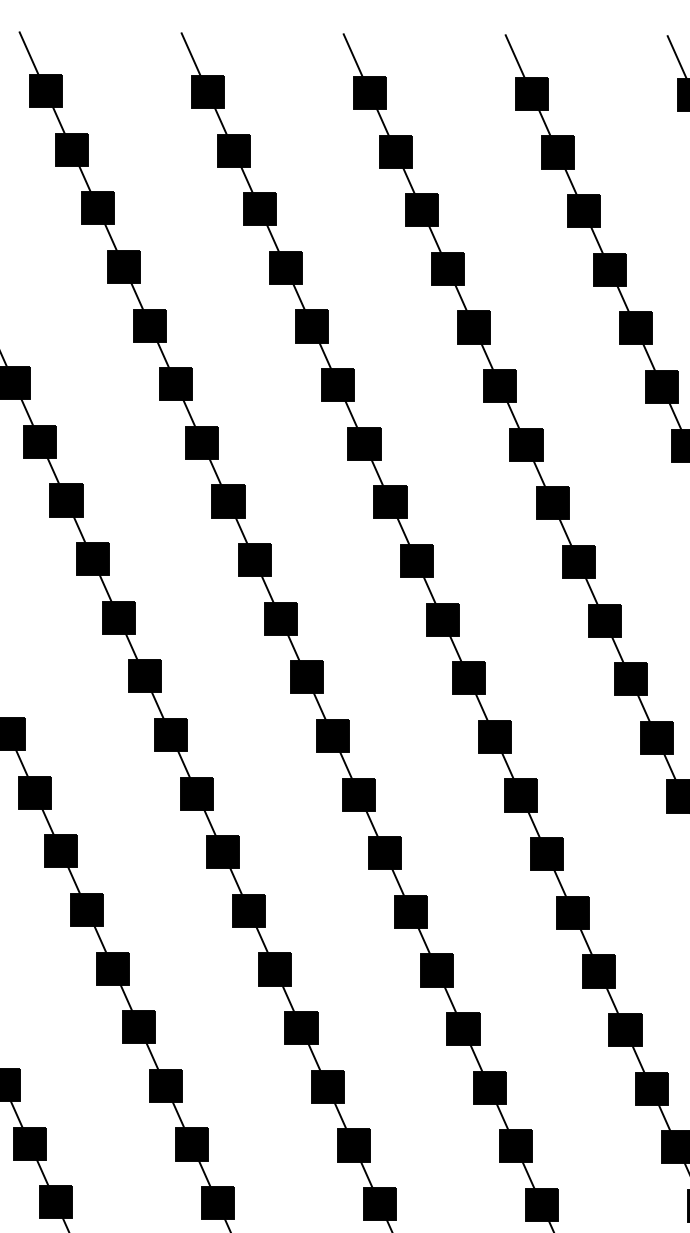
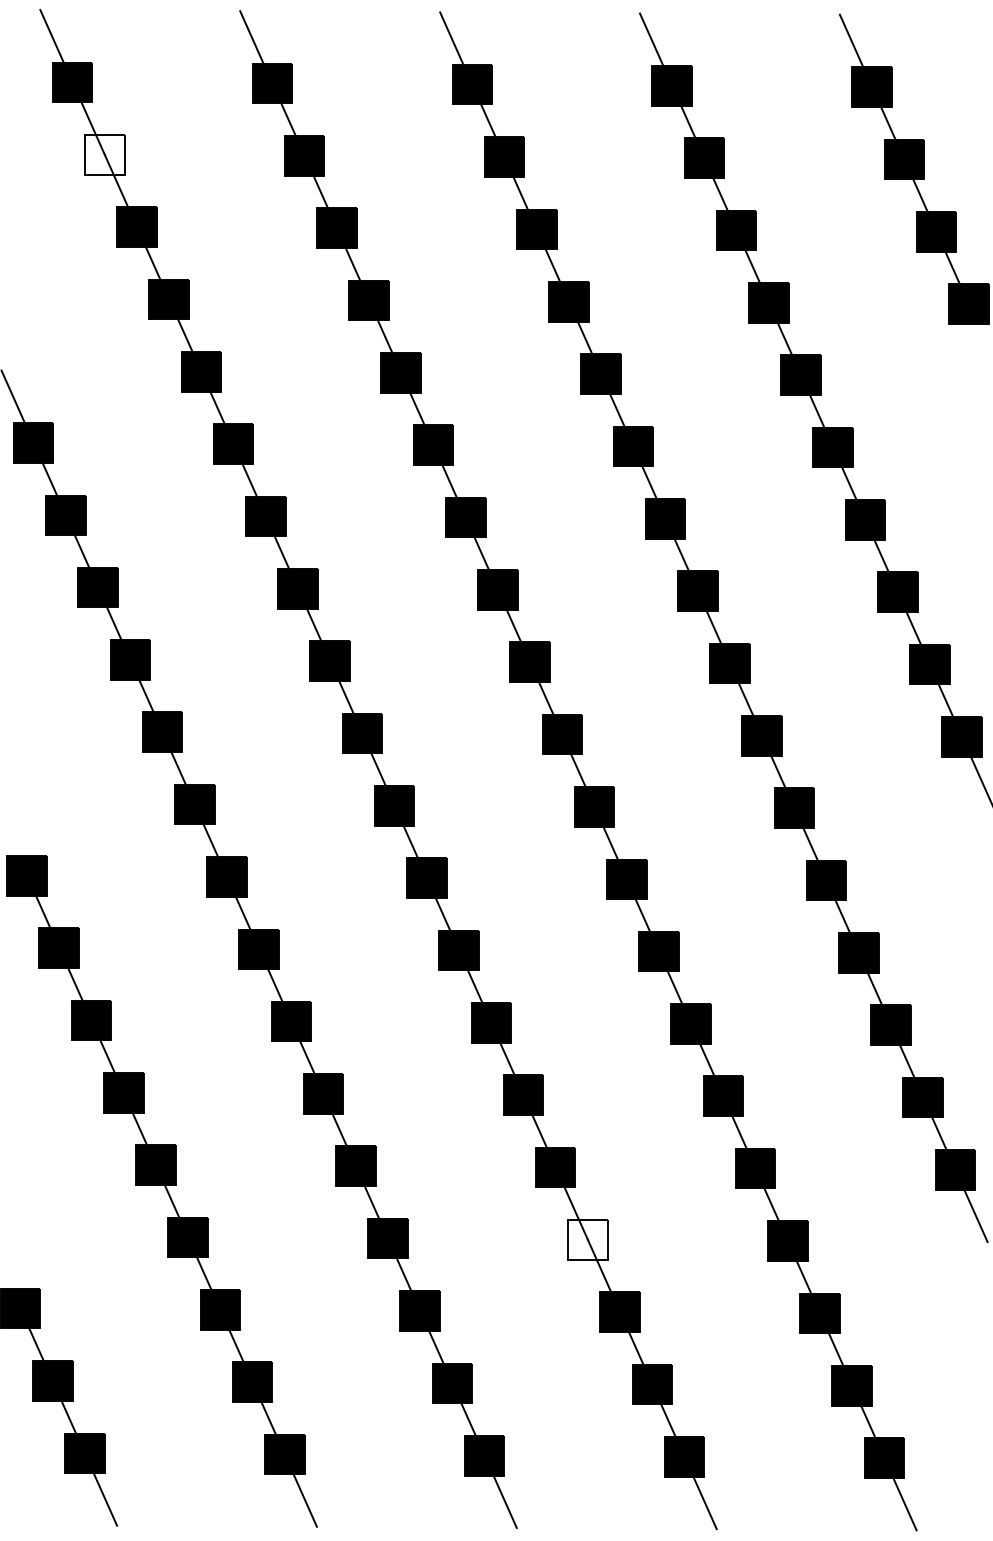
fill: (71, 149) -> (104, 154), removed
fill: (463, 1028) -> (587, 1239), removed

